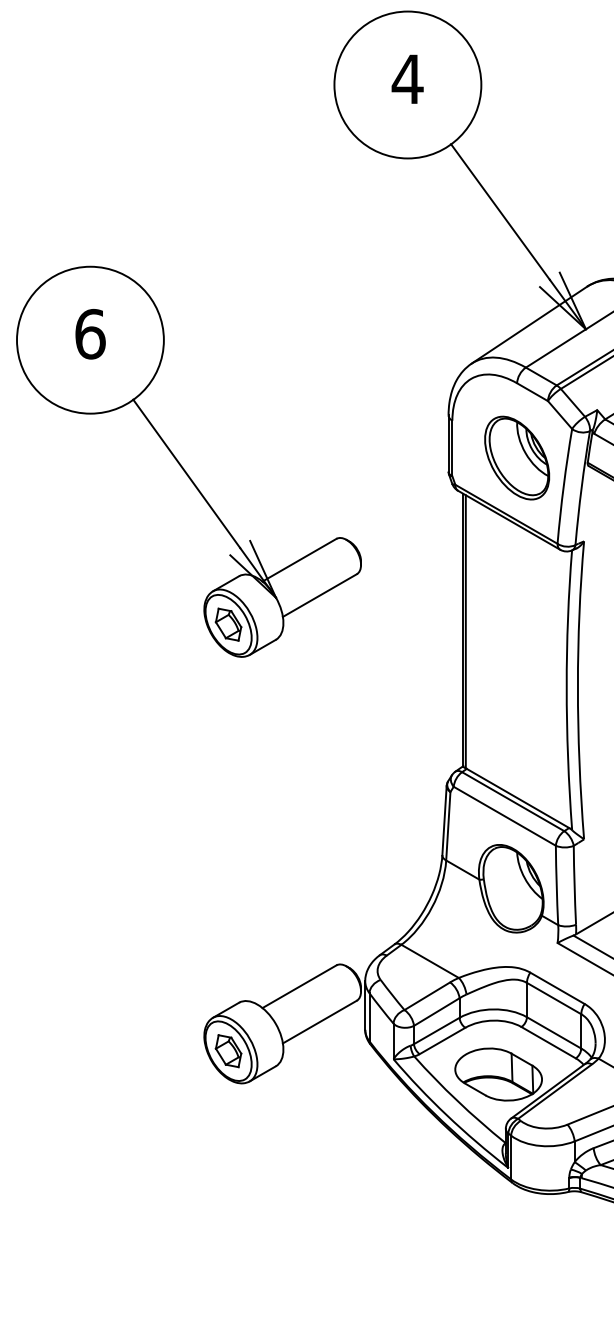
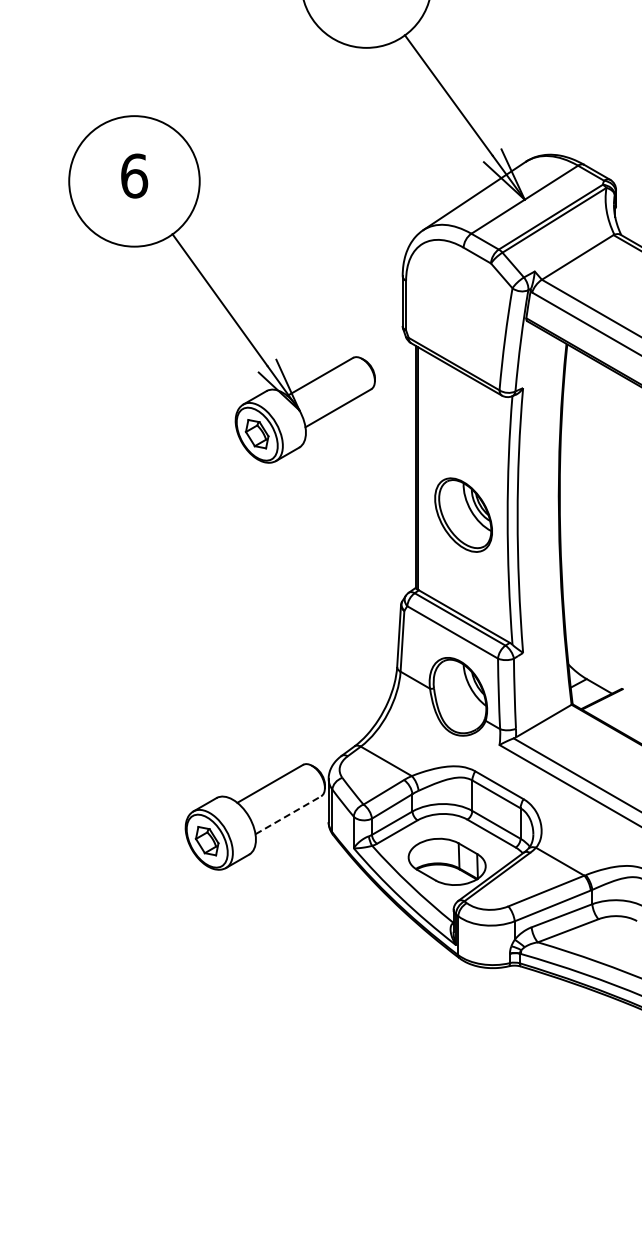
part: (516, 457) -> (463, 514), moved
part: (182, 466) -> (216, 293), moved
line: (320, 1022) -> (288, 815), solid -> dashed

